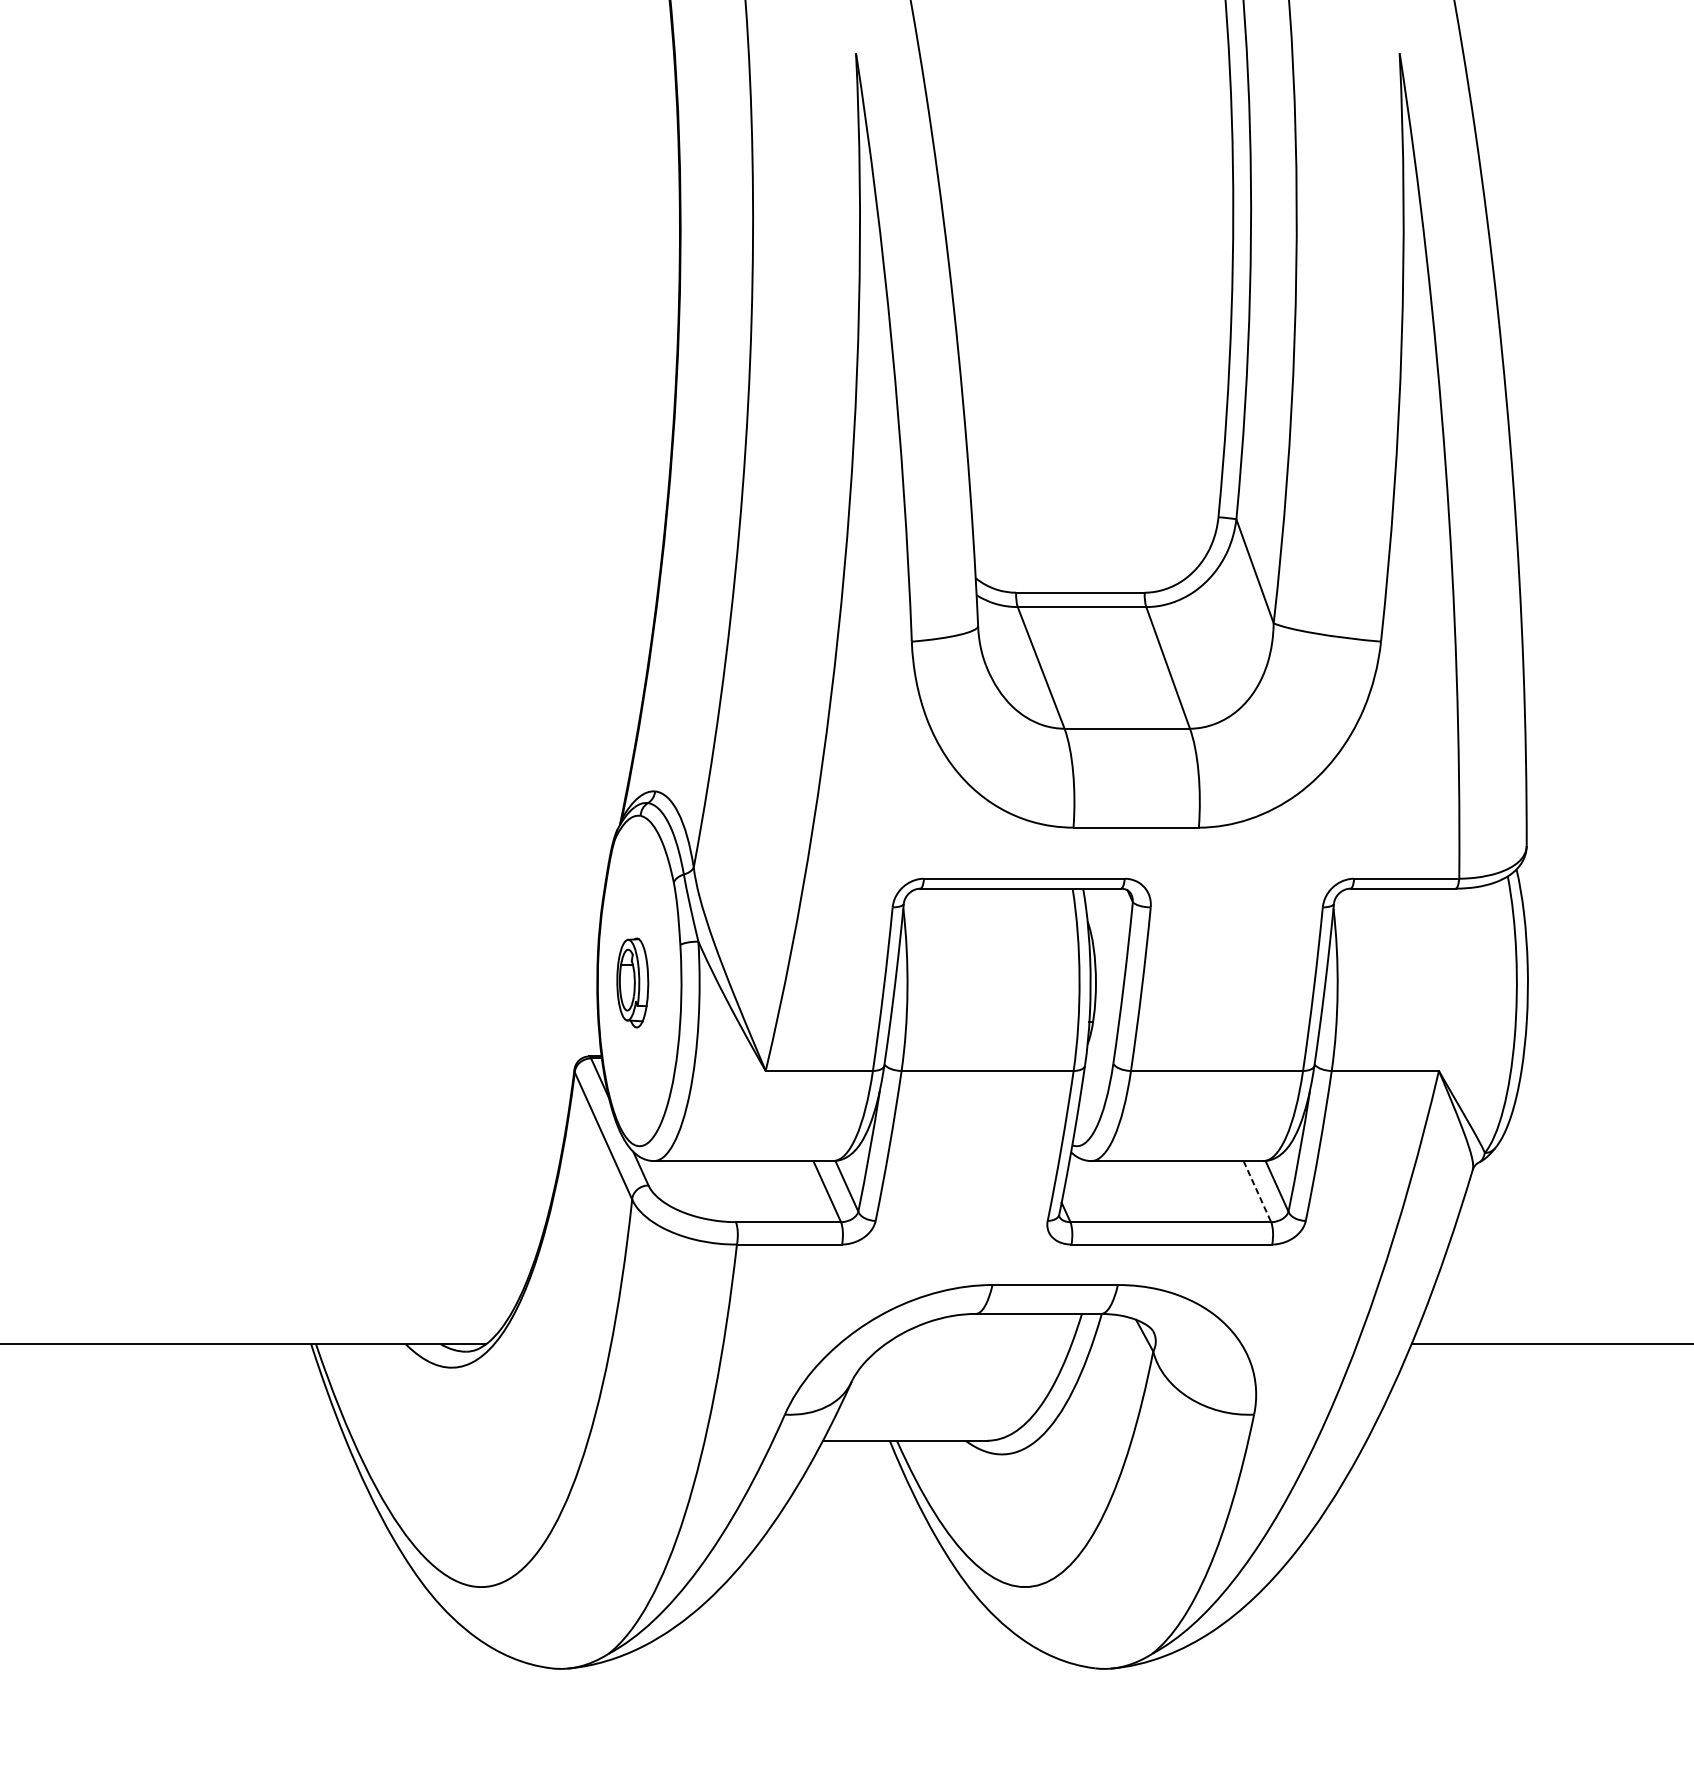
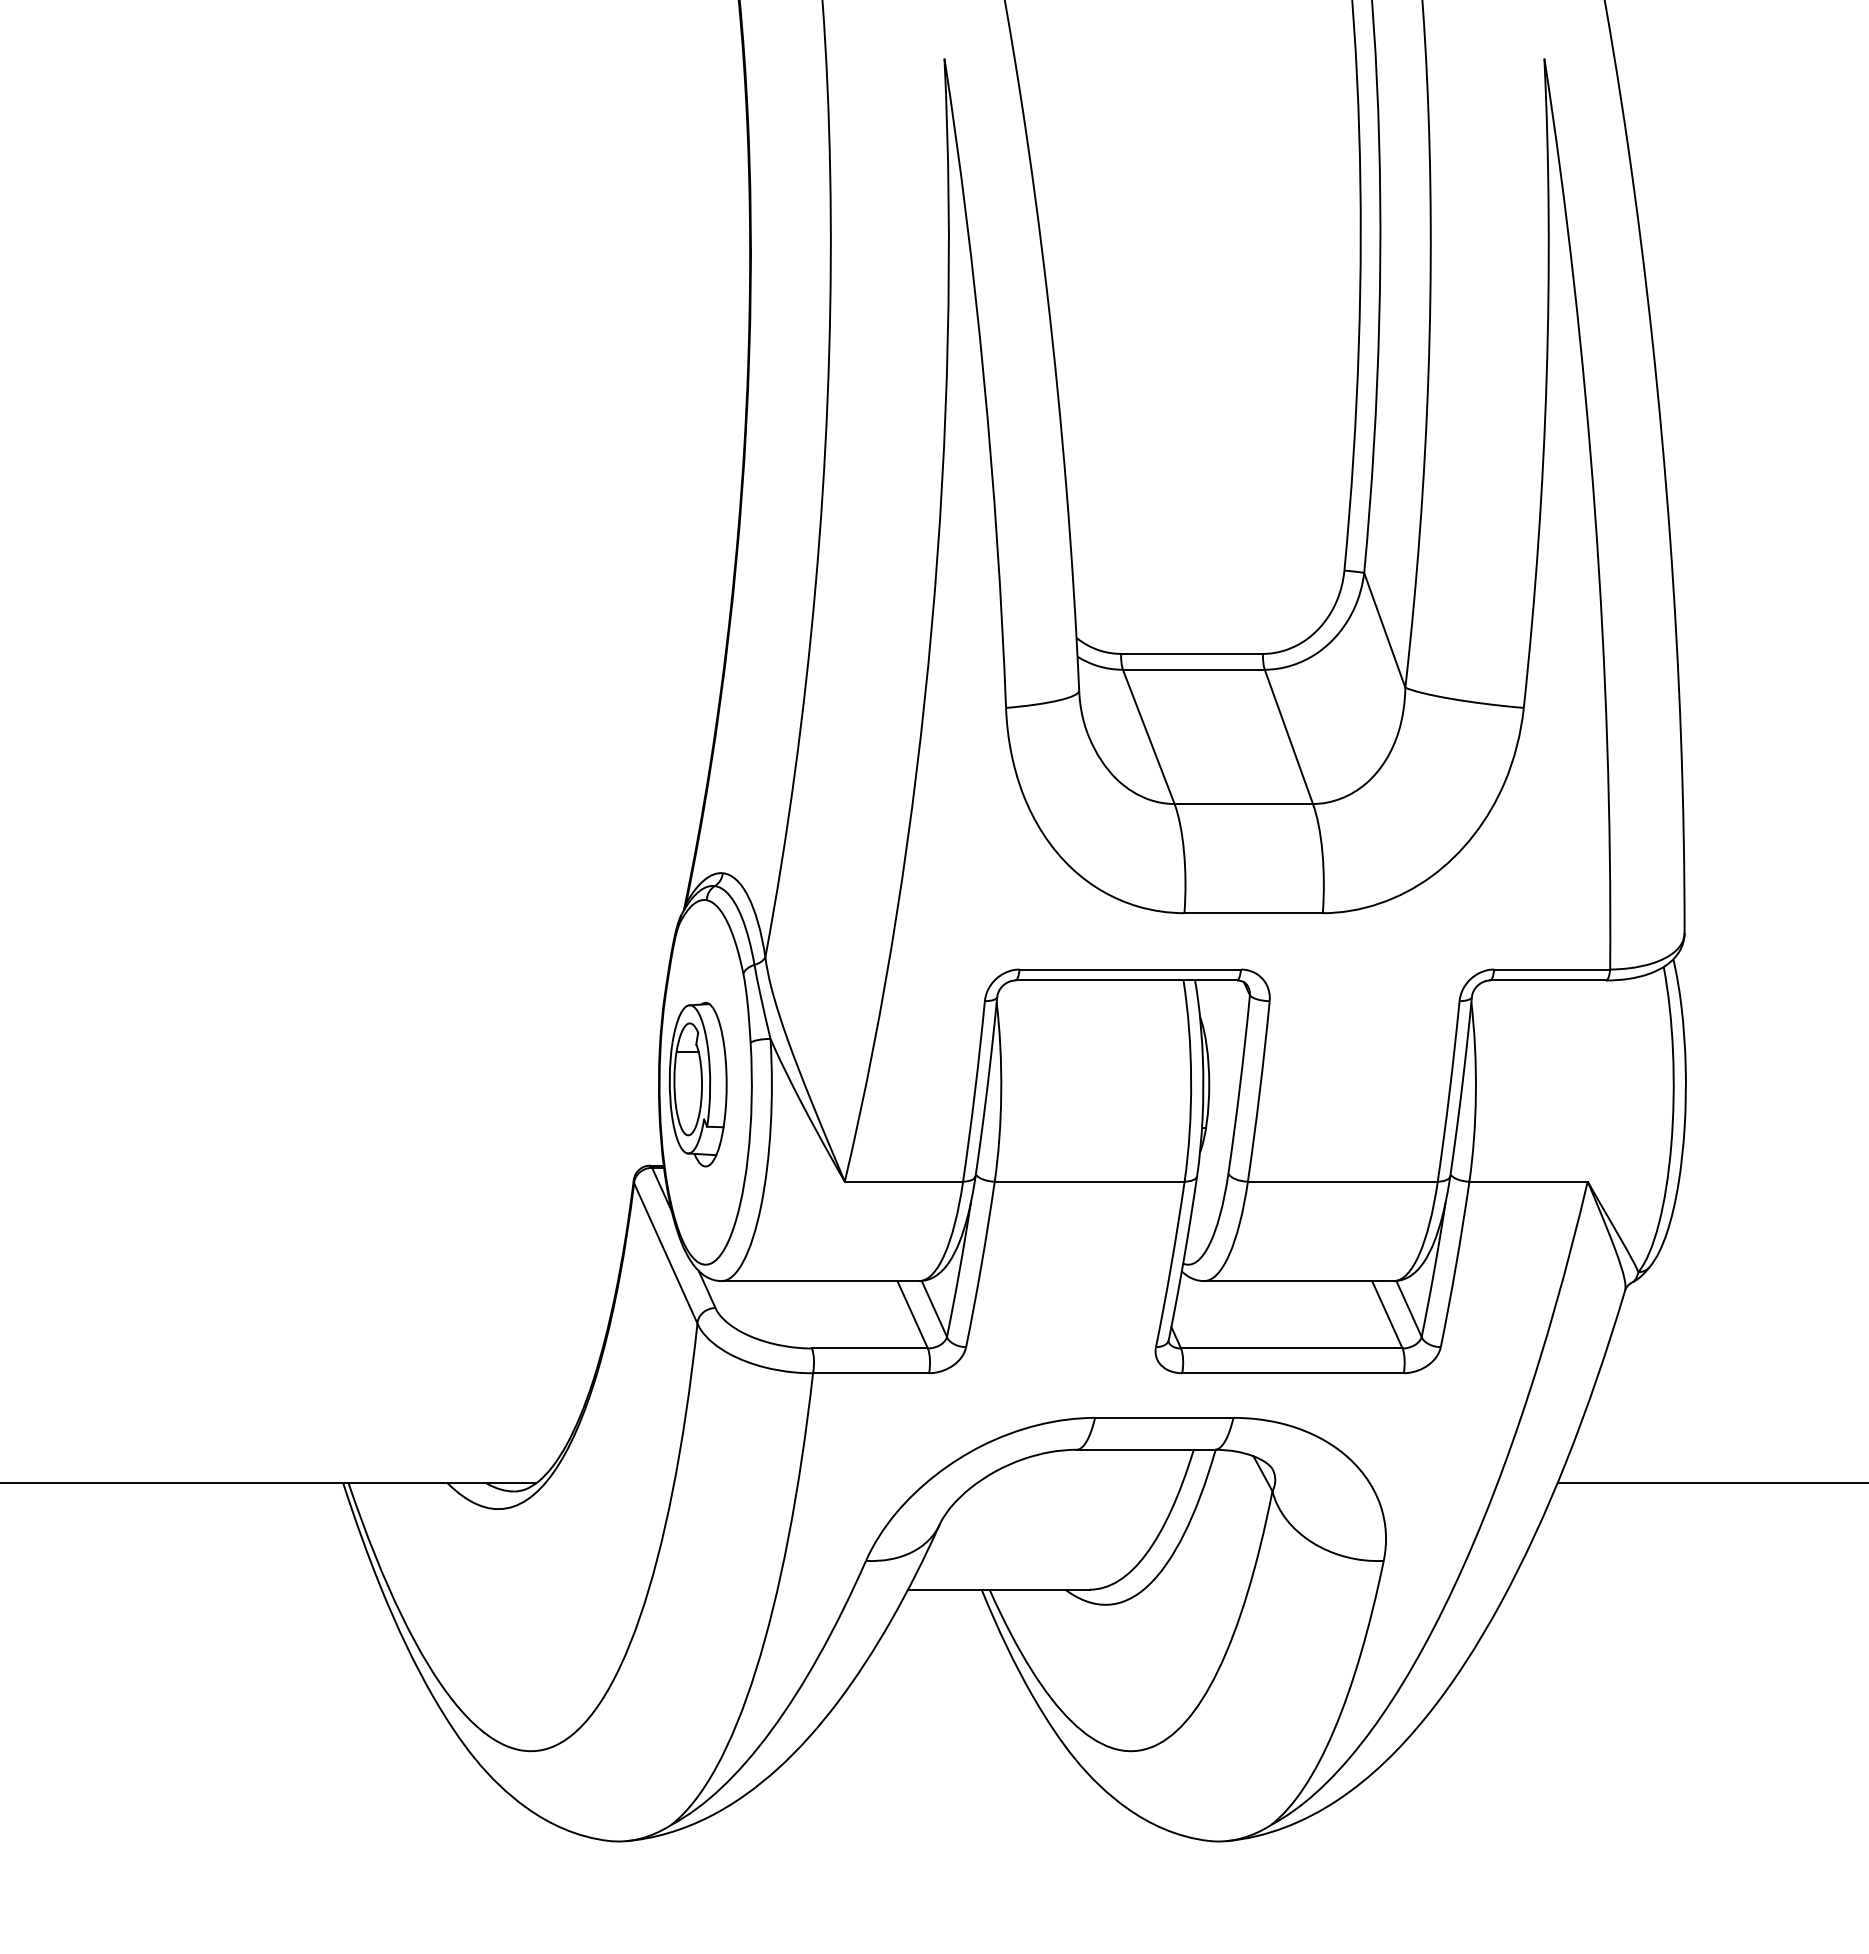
part: (632, 982) -> (697, 1084), size x1.67
line: (1257, 1191) -> (1387, 1314), dashed -> solid

